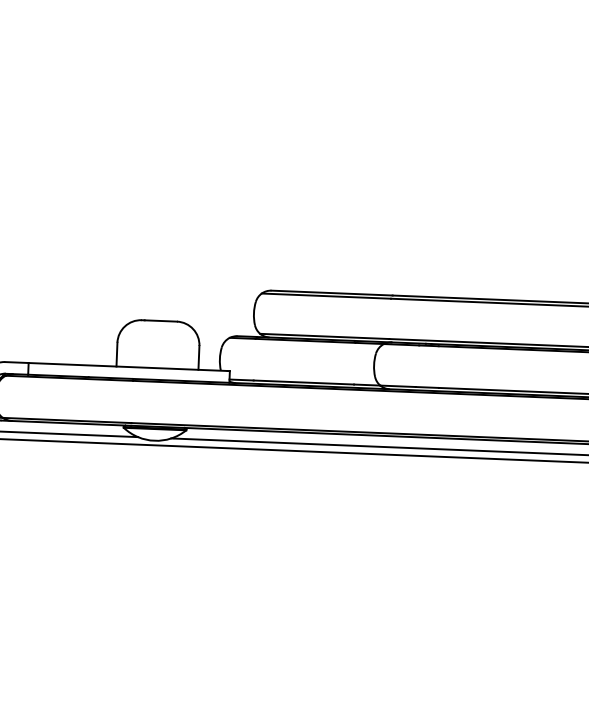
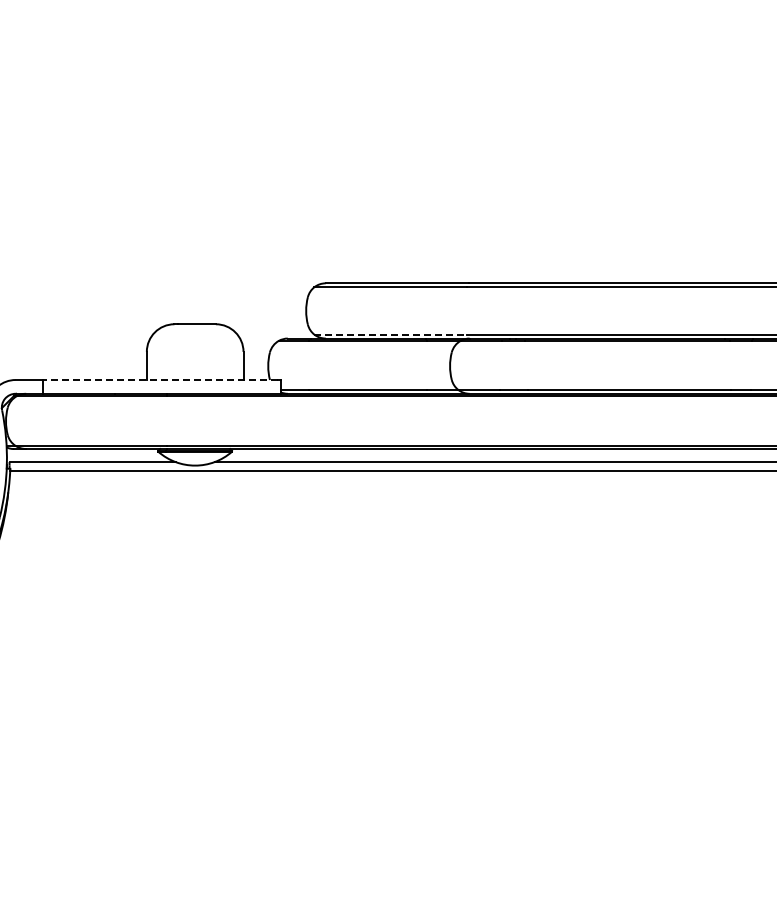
line: (325, 336) -> (391, 334), solid -> dashed
line: (128, 367) -> (160, 380), solid -> dashed

